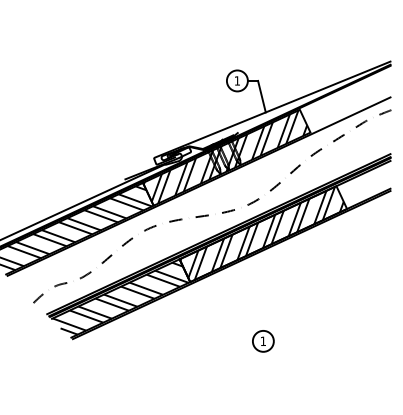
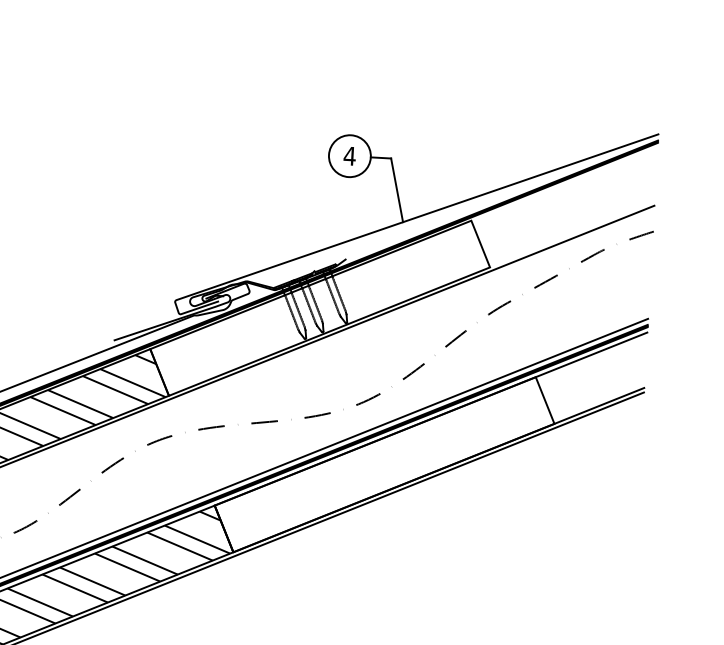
text: (237, 80) -> (350, 155), 1 -> 4
hatch: (225, 156) -> (317, 305), removed
hatch: (261, 233) -> (380, 463), removed

